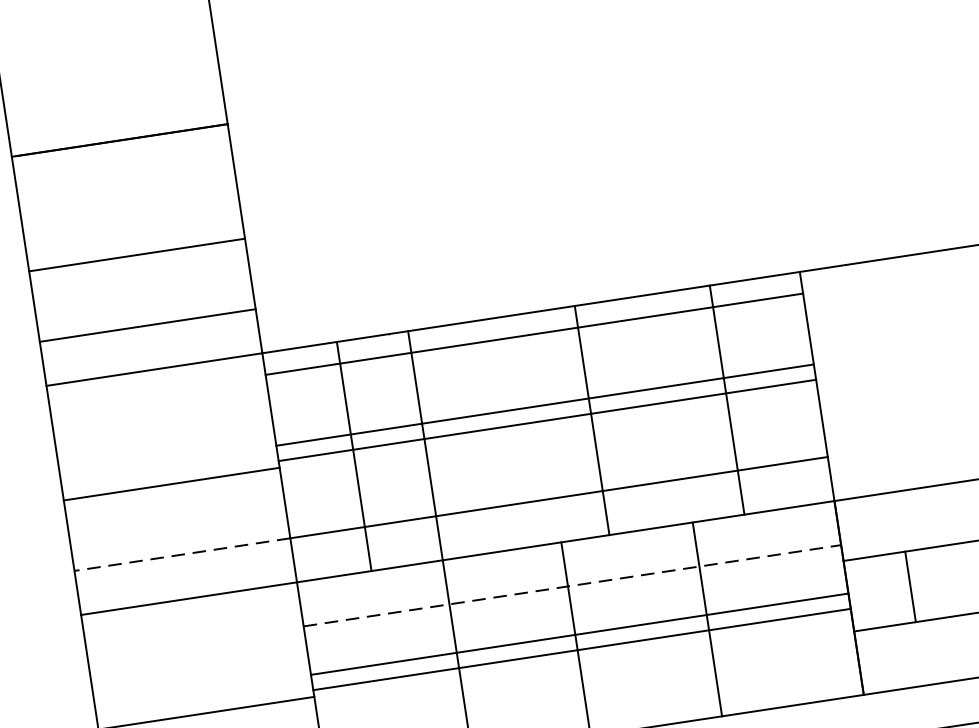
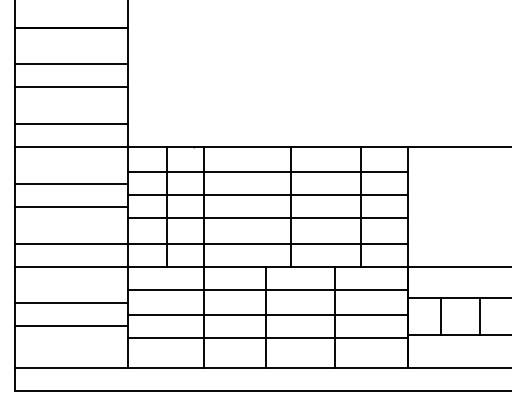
line: (130, 211) -> (71, 64), added
line: (534, 334) -> (268, 172), moved
line: (547, 420) -> (268, 218), moved
line: (164, 439) -> (71, 183), added
line: (182, 554) -> (71, 243), dashed -> solid
line: (572, 585) -> (268, 289), dashed -> solid
line: (582, 648) -> (268, 337), moved
line: (199, 669) -> (71, 303), added

